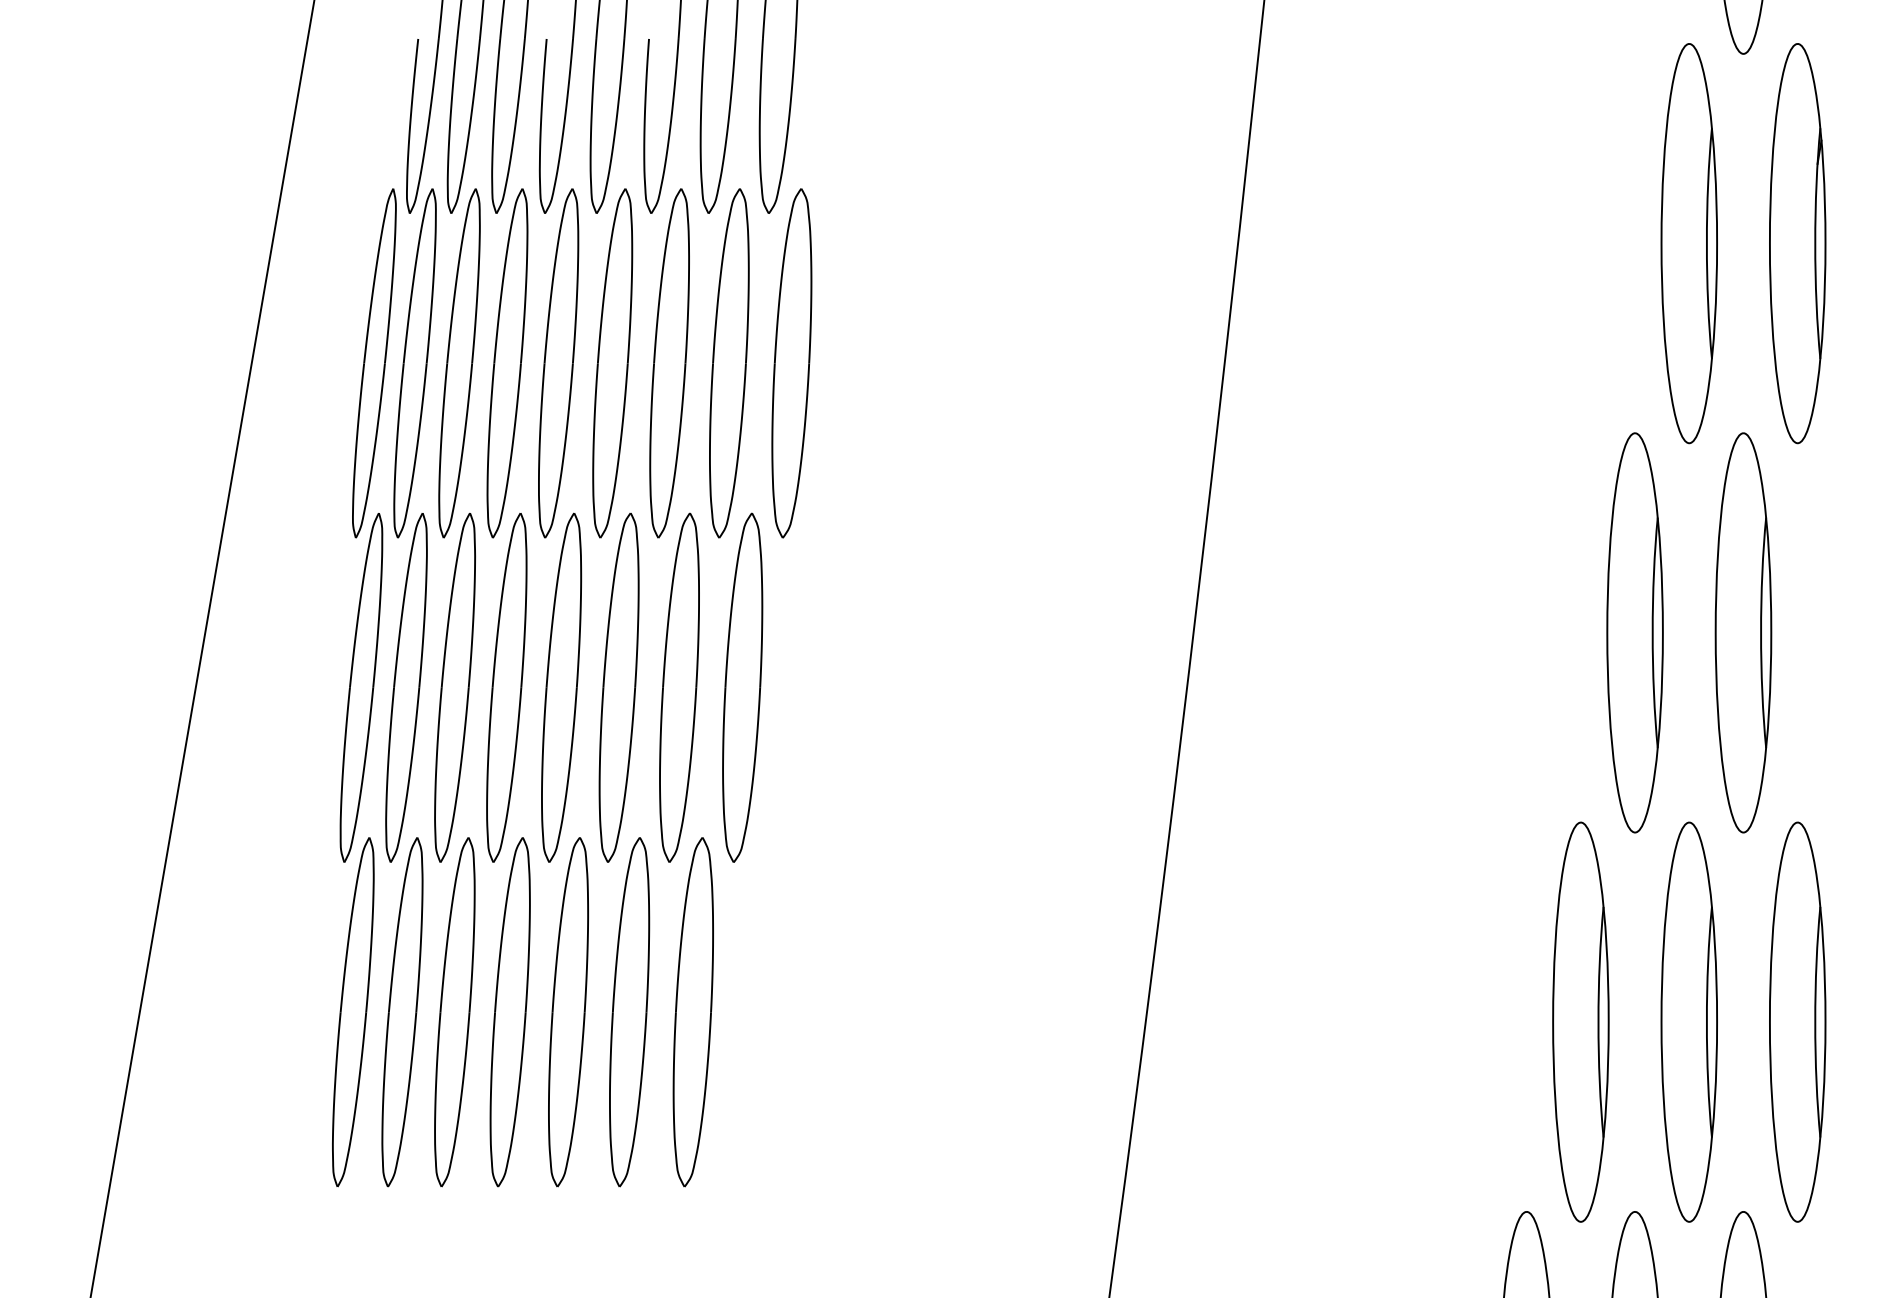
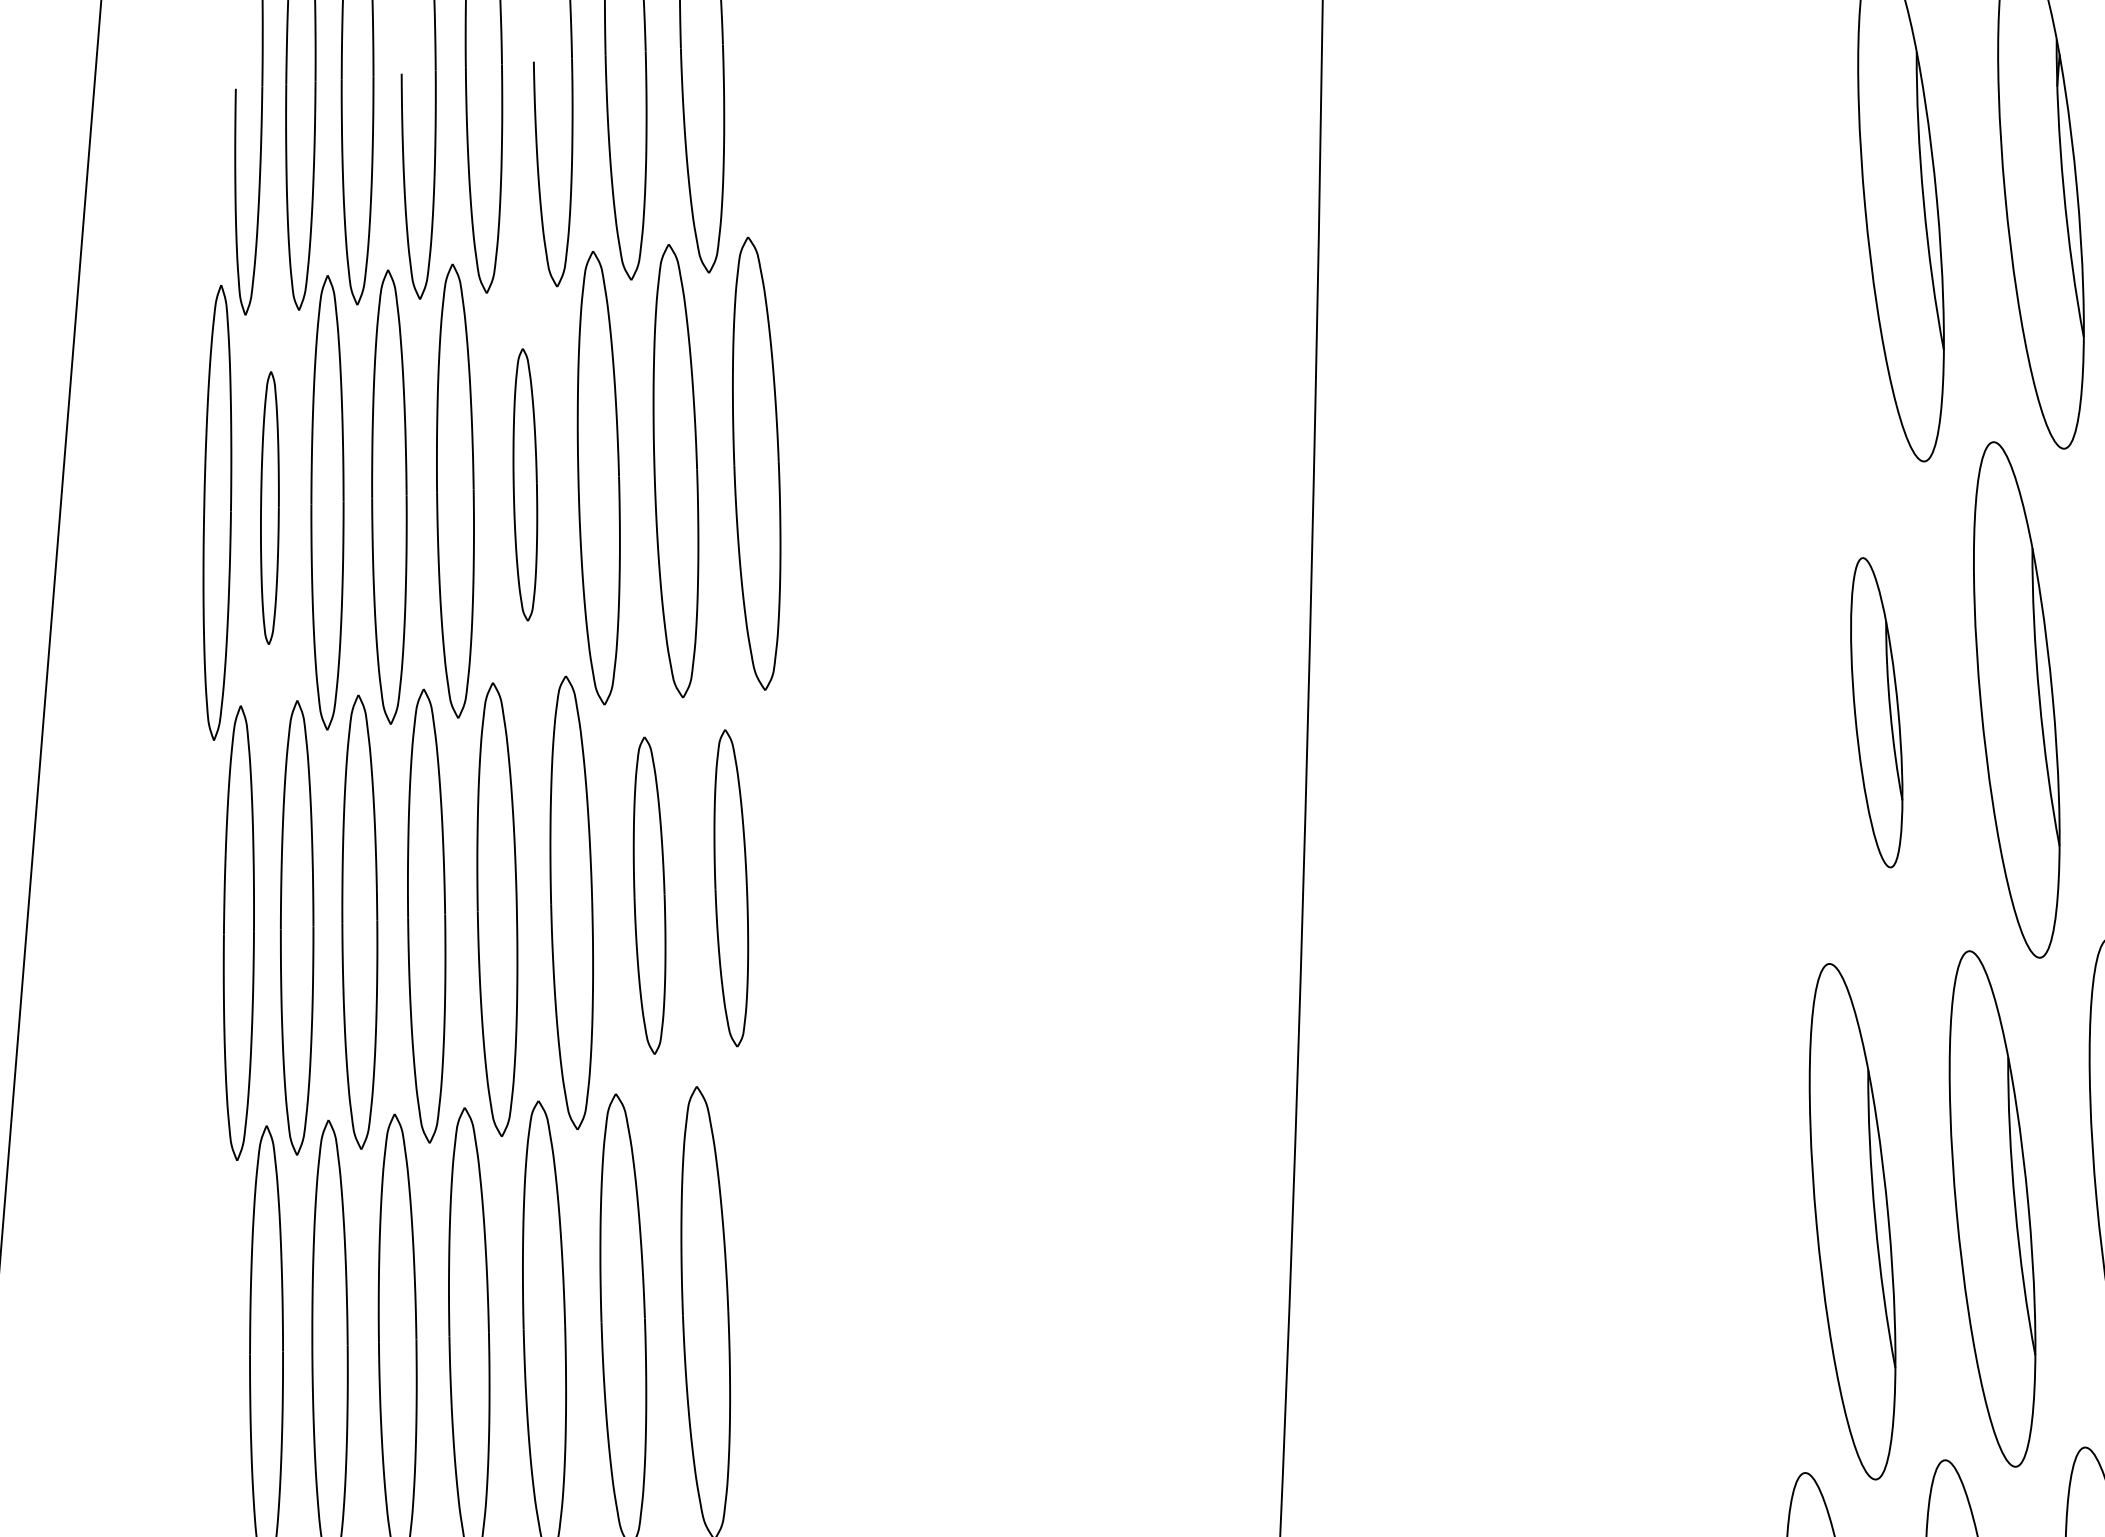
part: (414, 363) -> (269, 508), size x0.6
part: (612, 363) -> (524, 485), size x0.6
part: (1634, 632) -> (1875, 712), size x0.6
part: (679, 687) -> (649, 895), size x0.7
part: (742, 687) -> (730, 888), size x0.7

